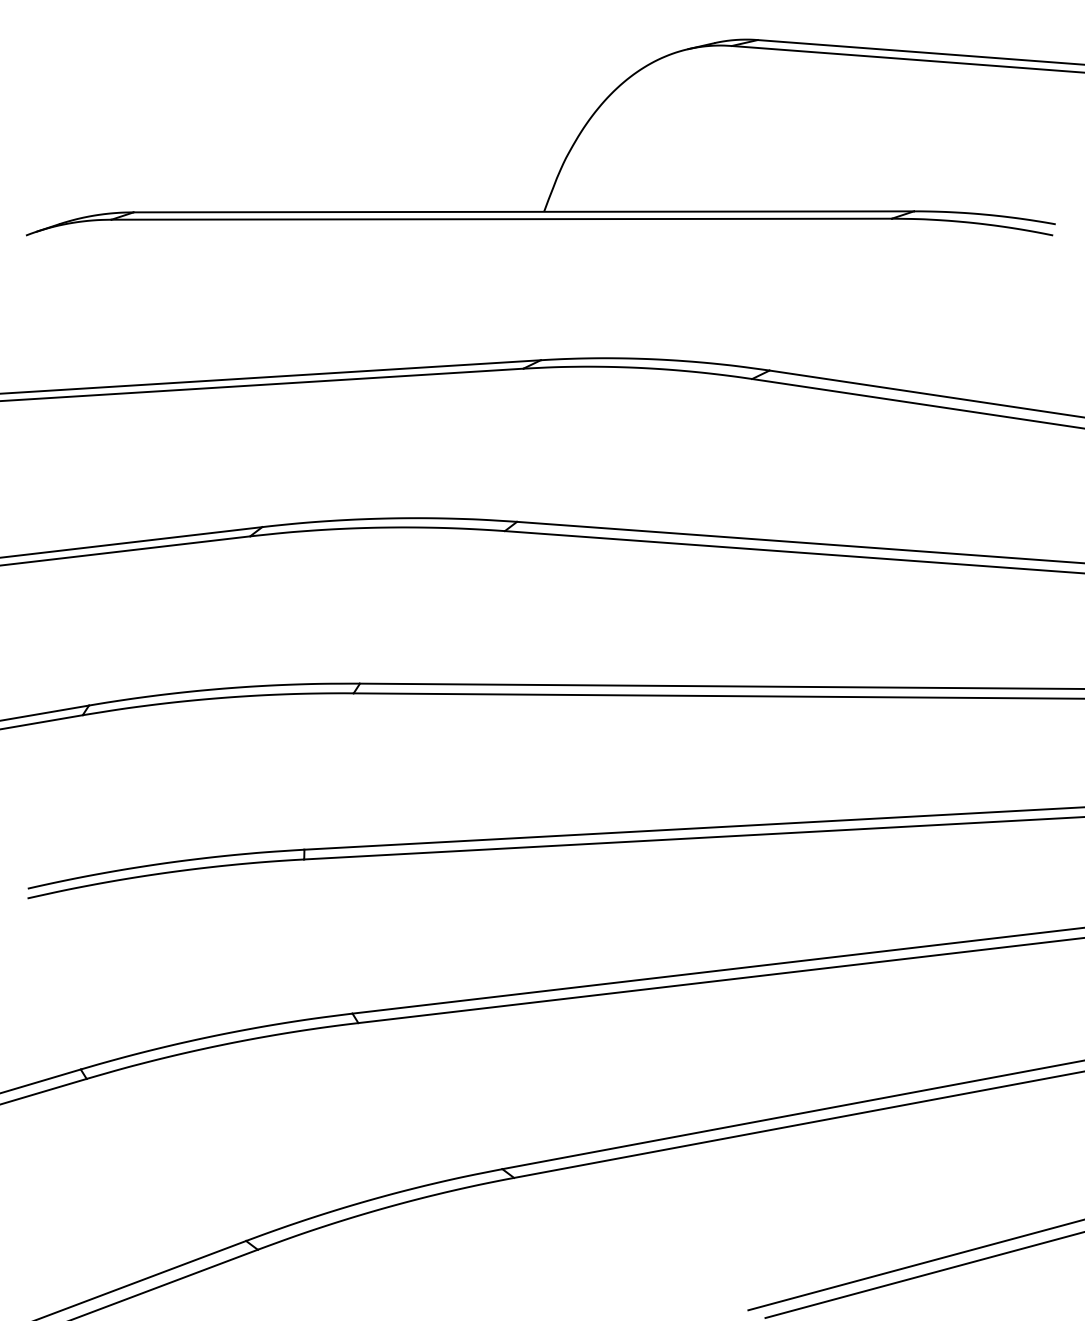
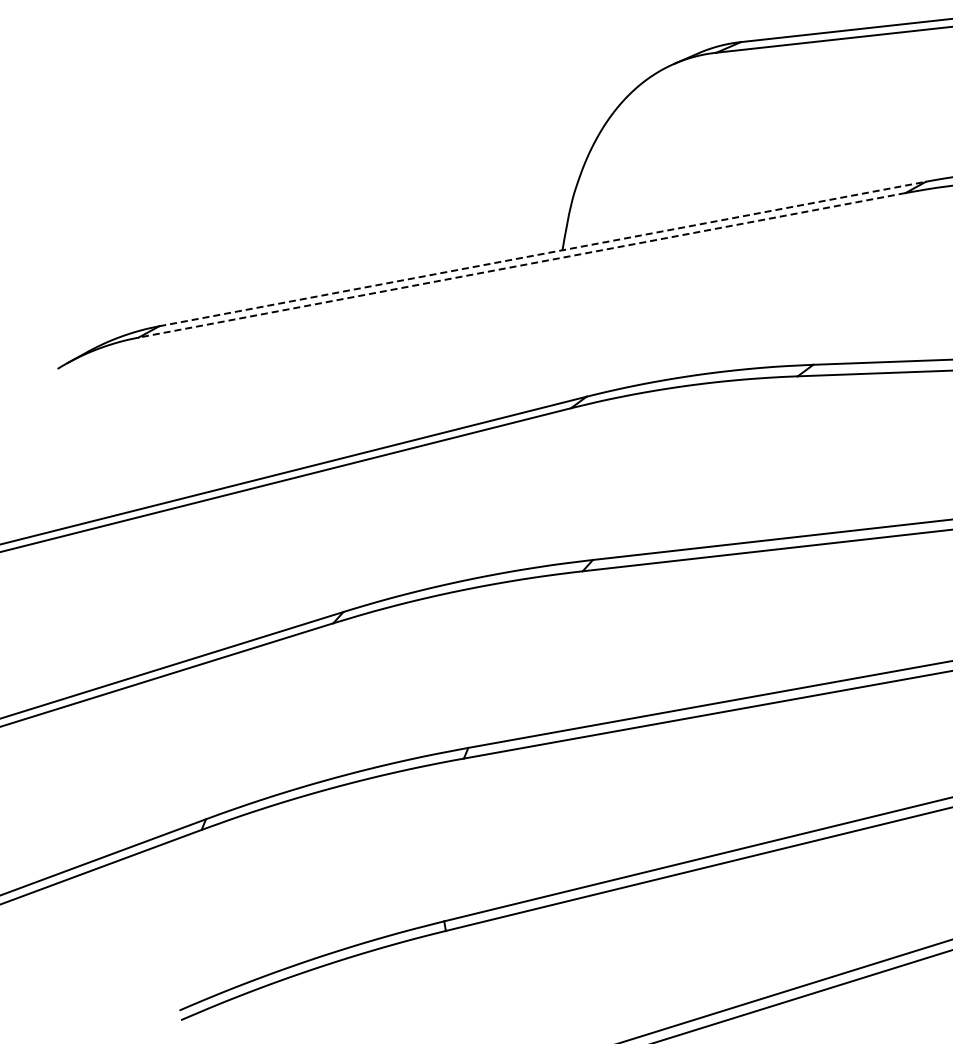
line: (524, 211) -> (543, 253), solid -> dashed
line: (501, 219) -> (522, 265), solid -> dashed

